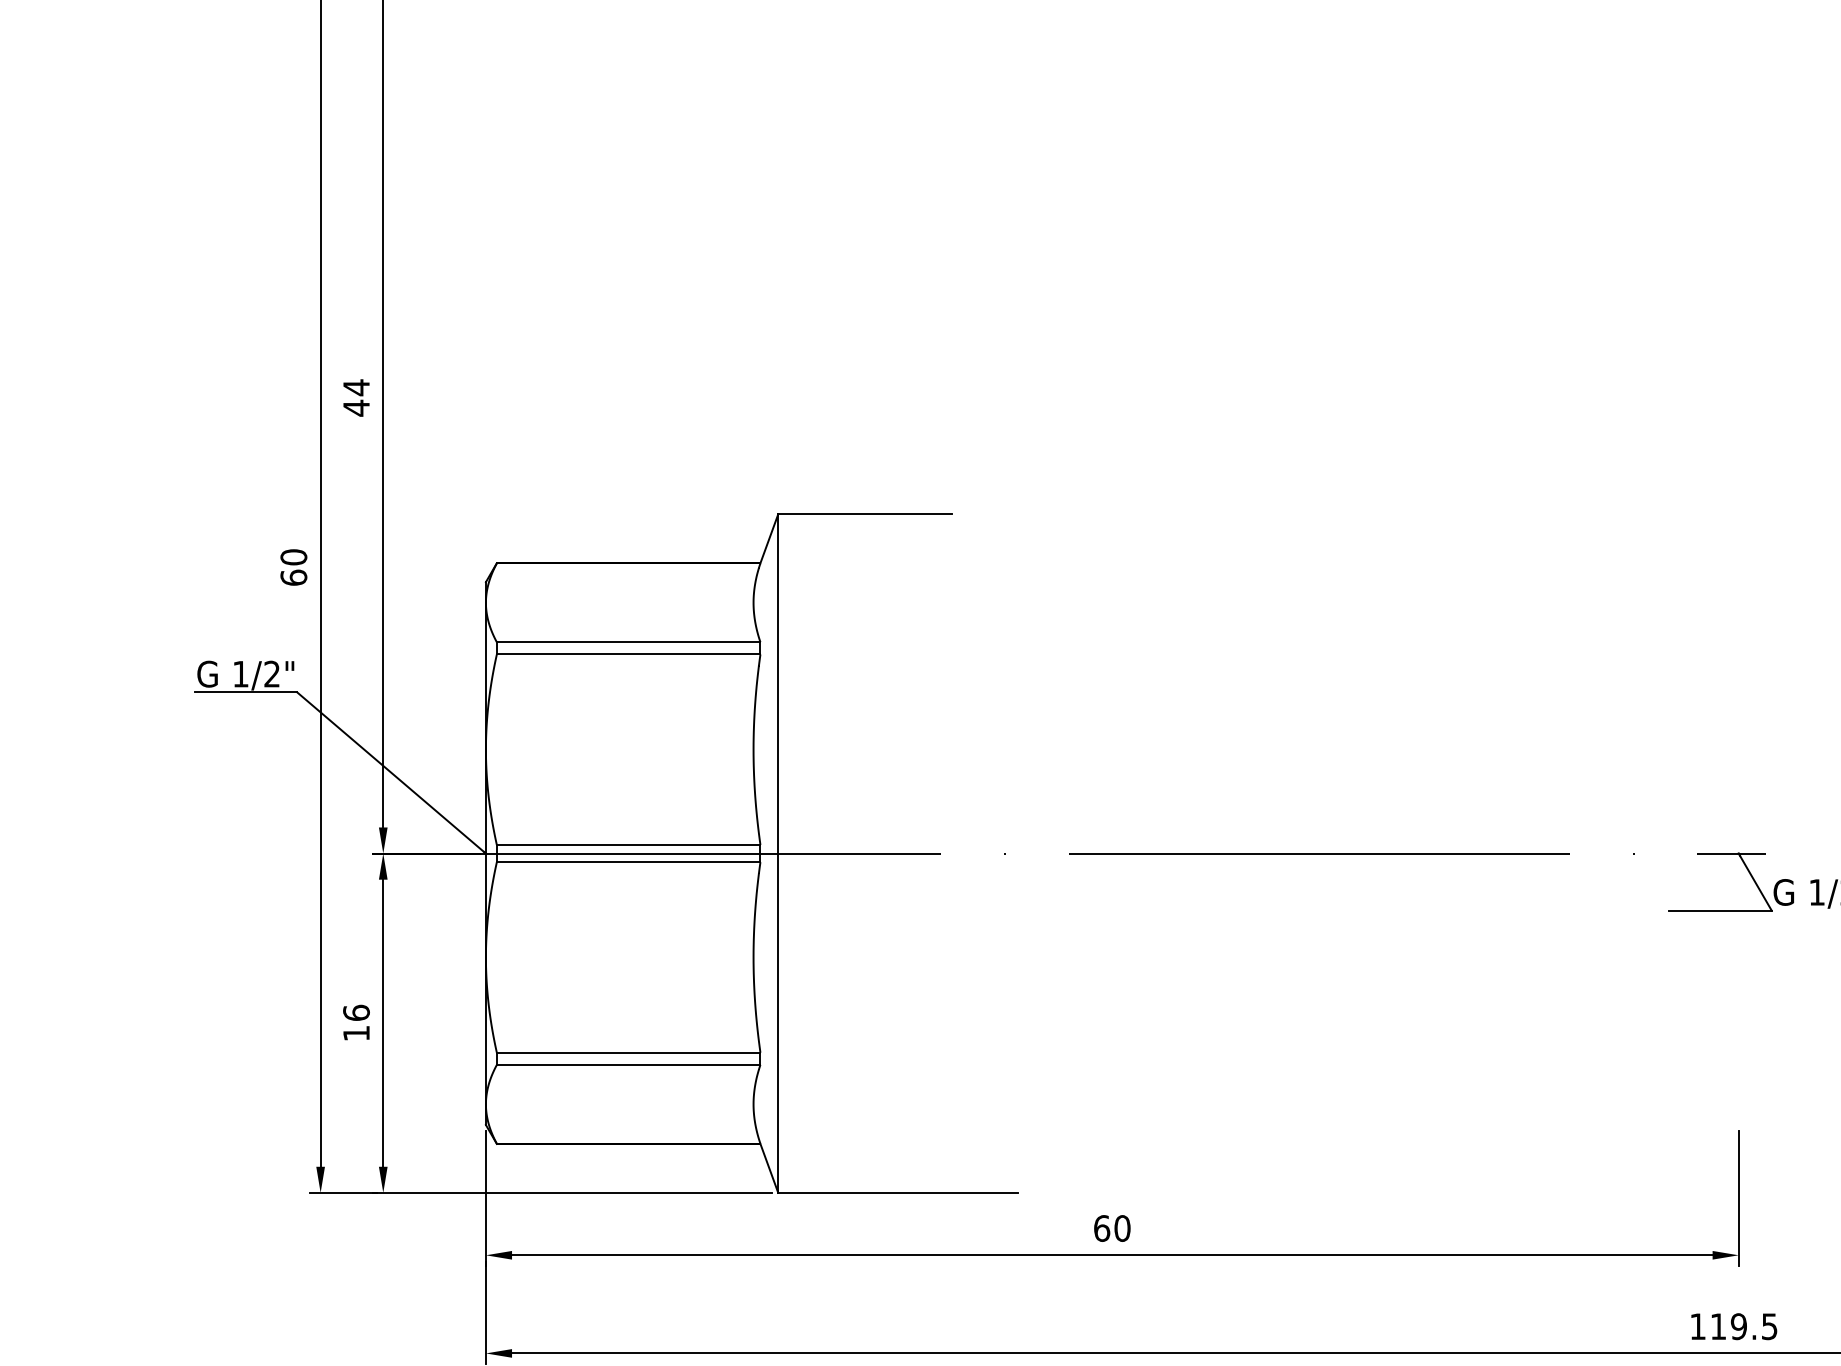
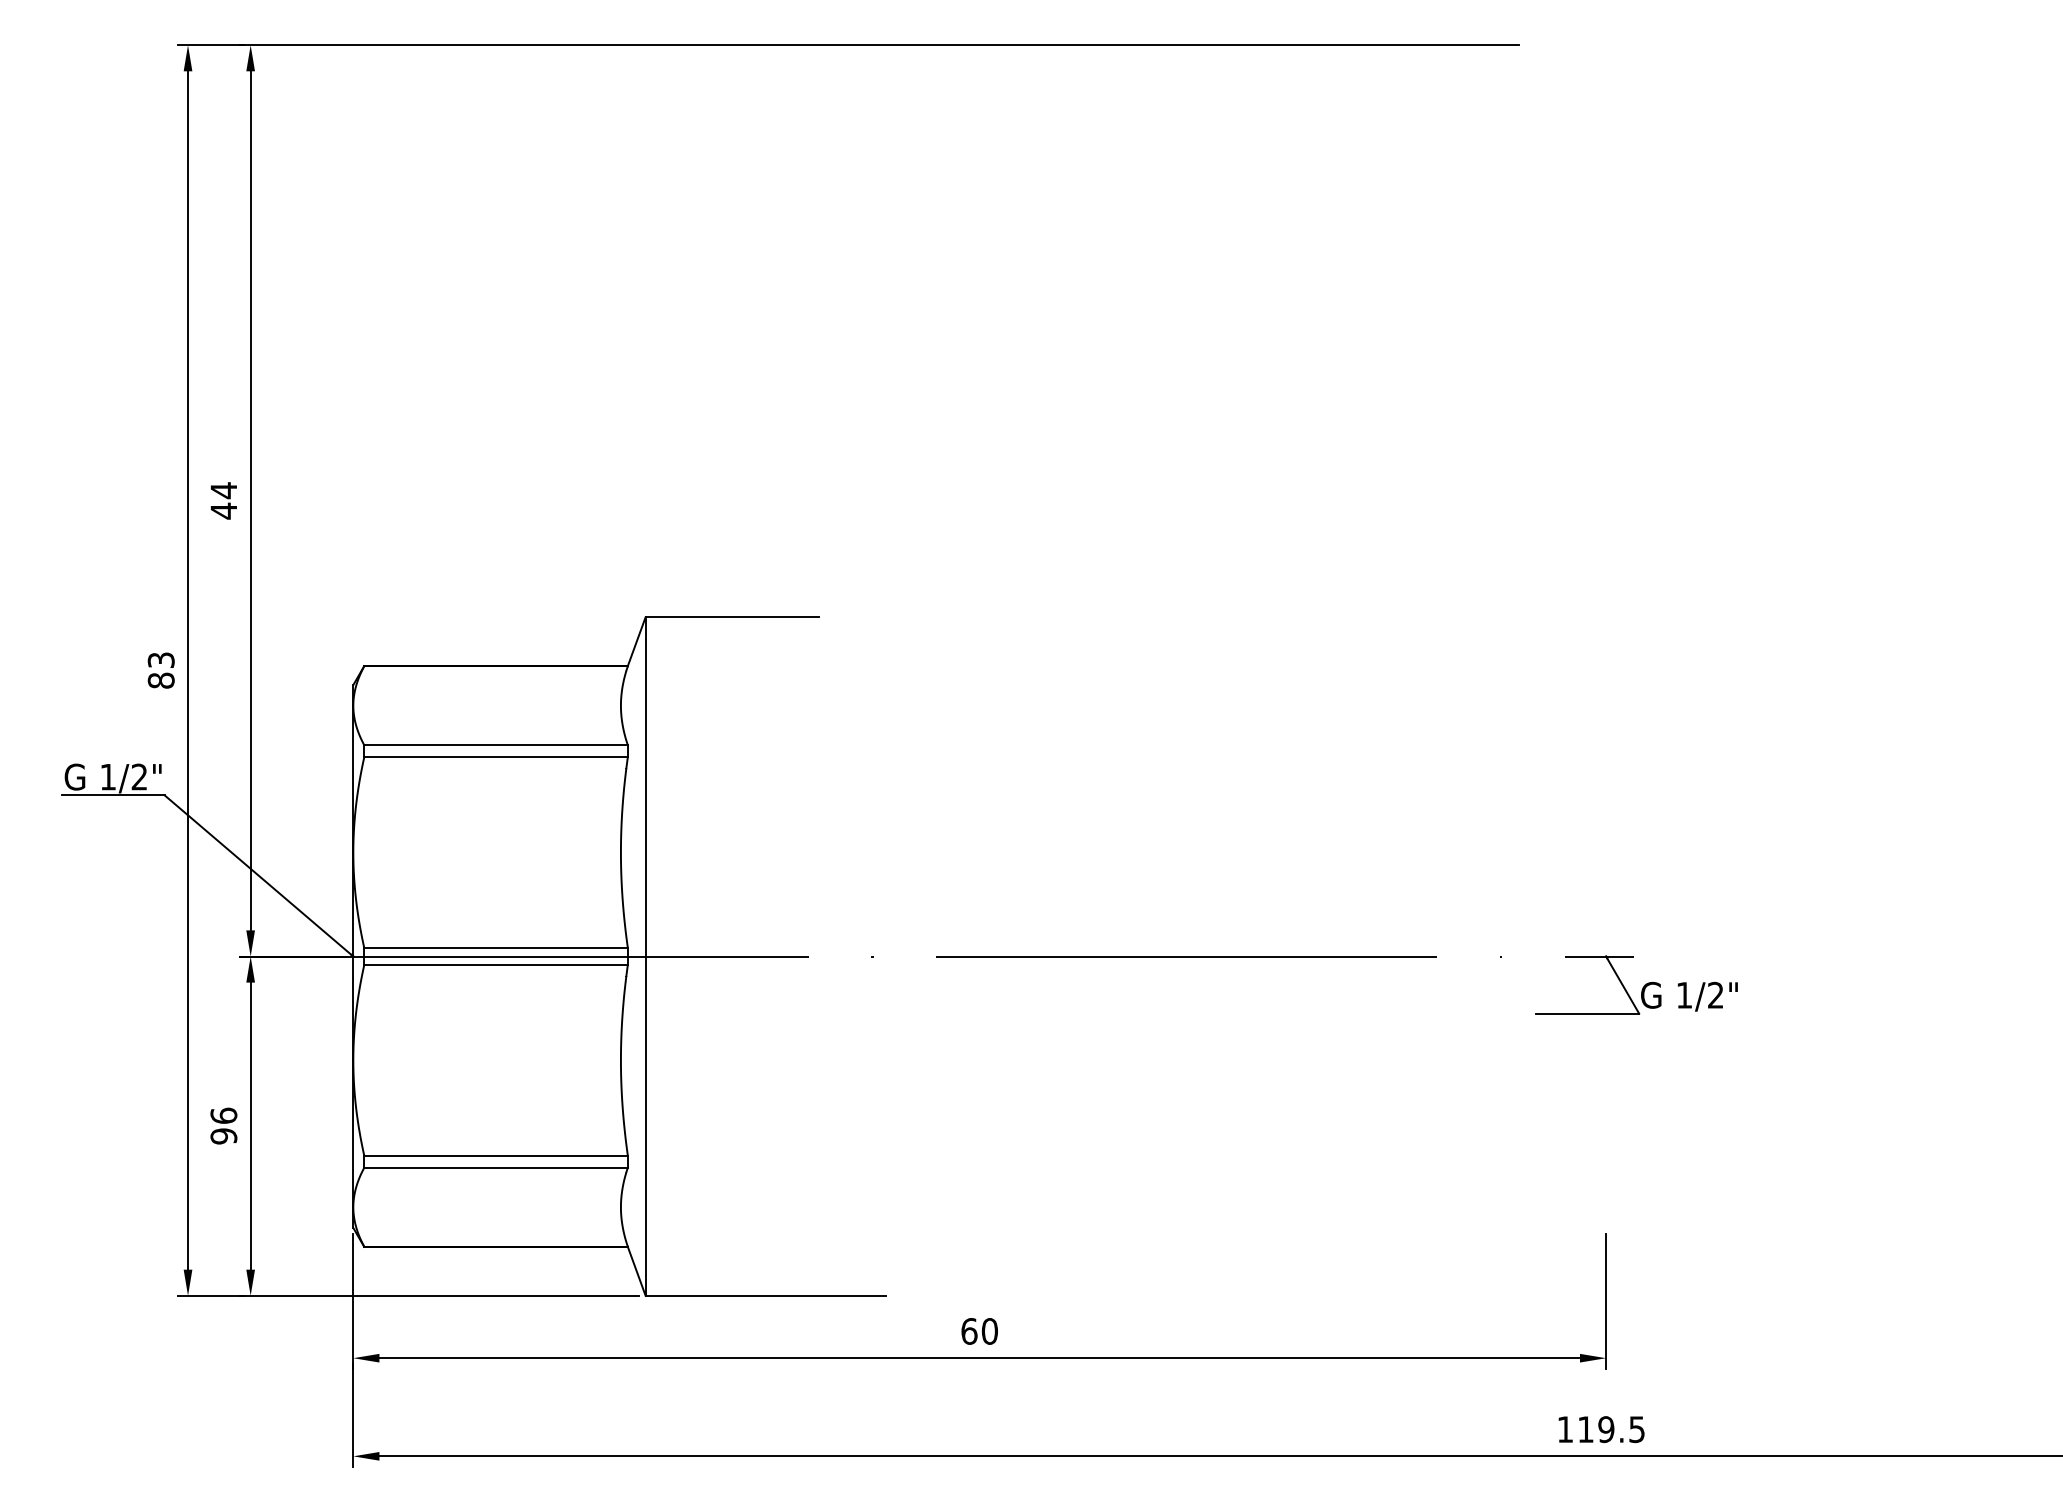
text: (293, 567) -> (160, 670), 60 -> 83
text: (356, 1033) -> (223, 1136), 16 -> 96

